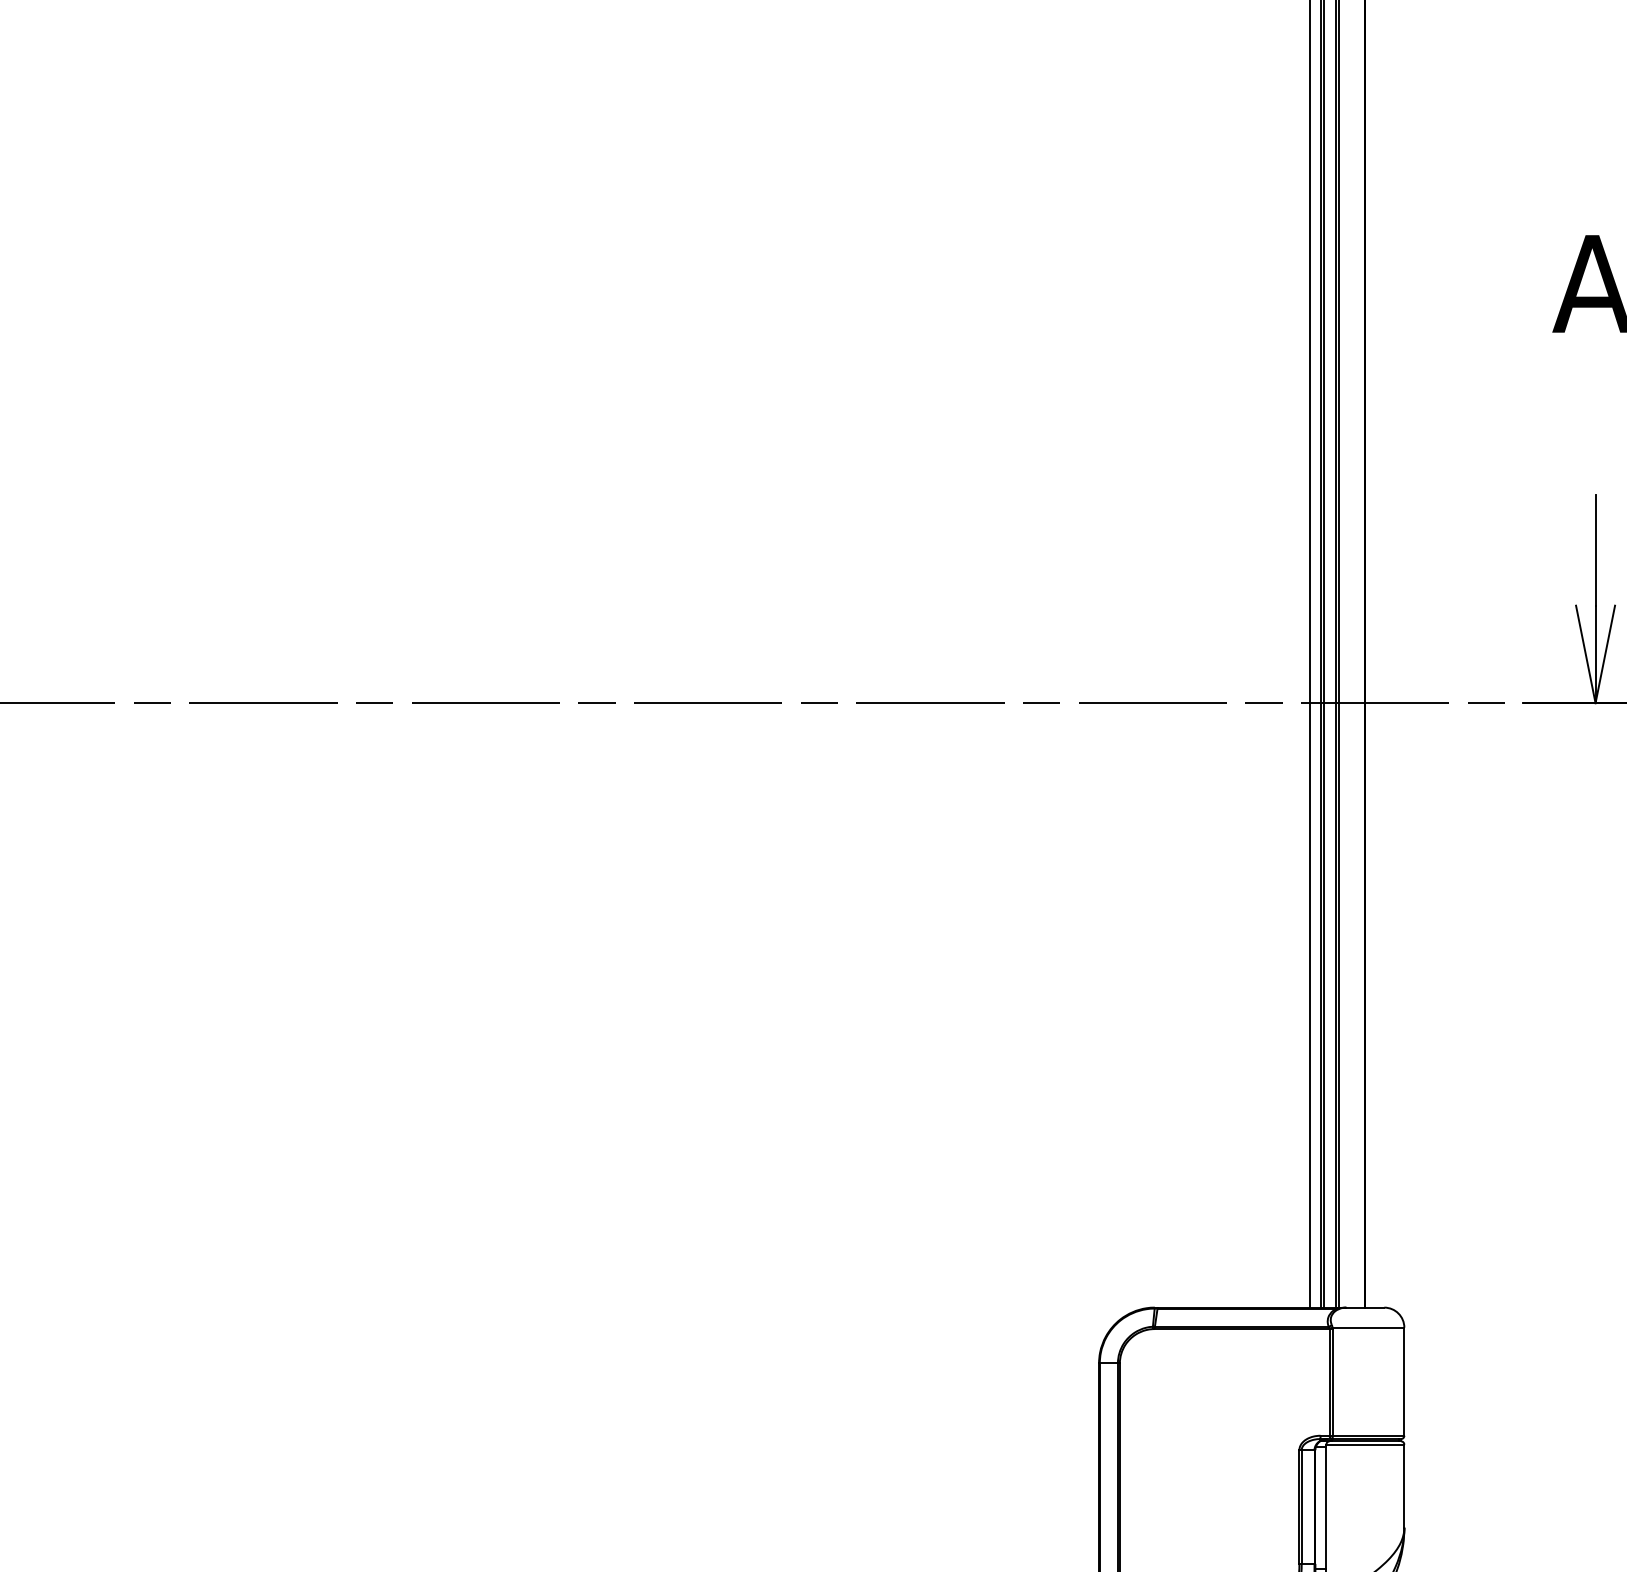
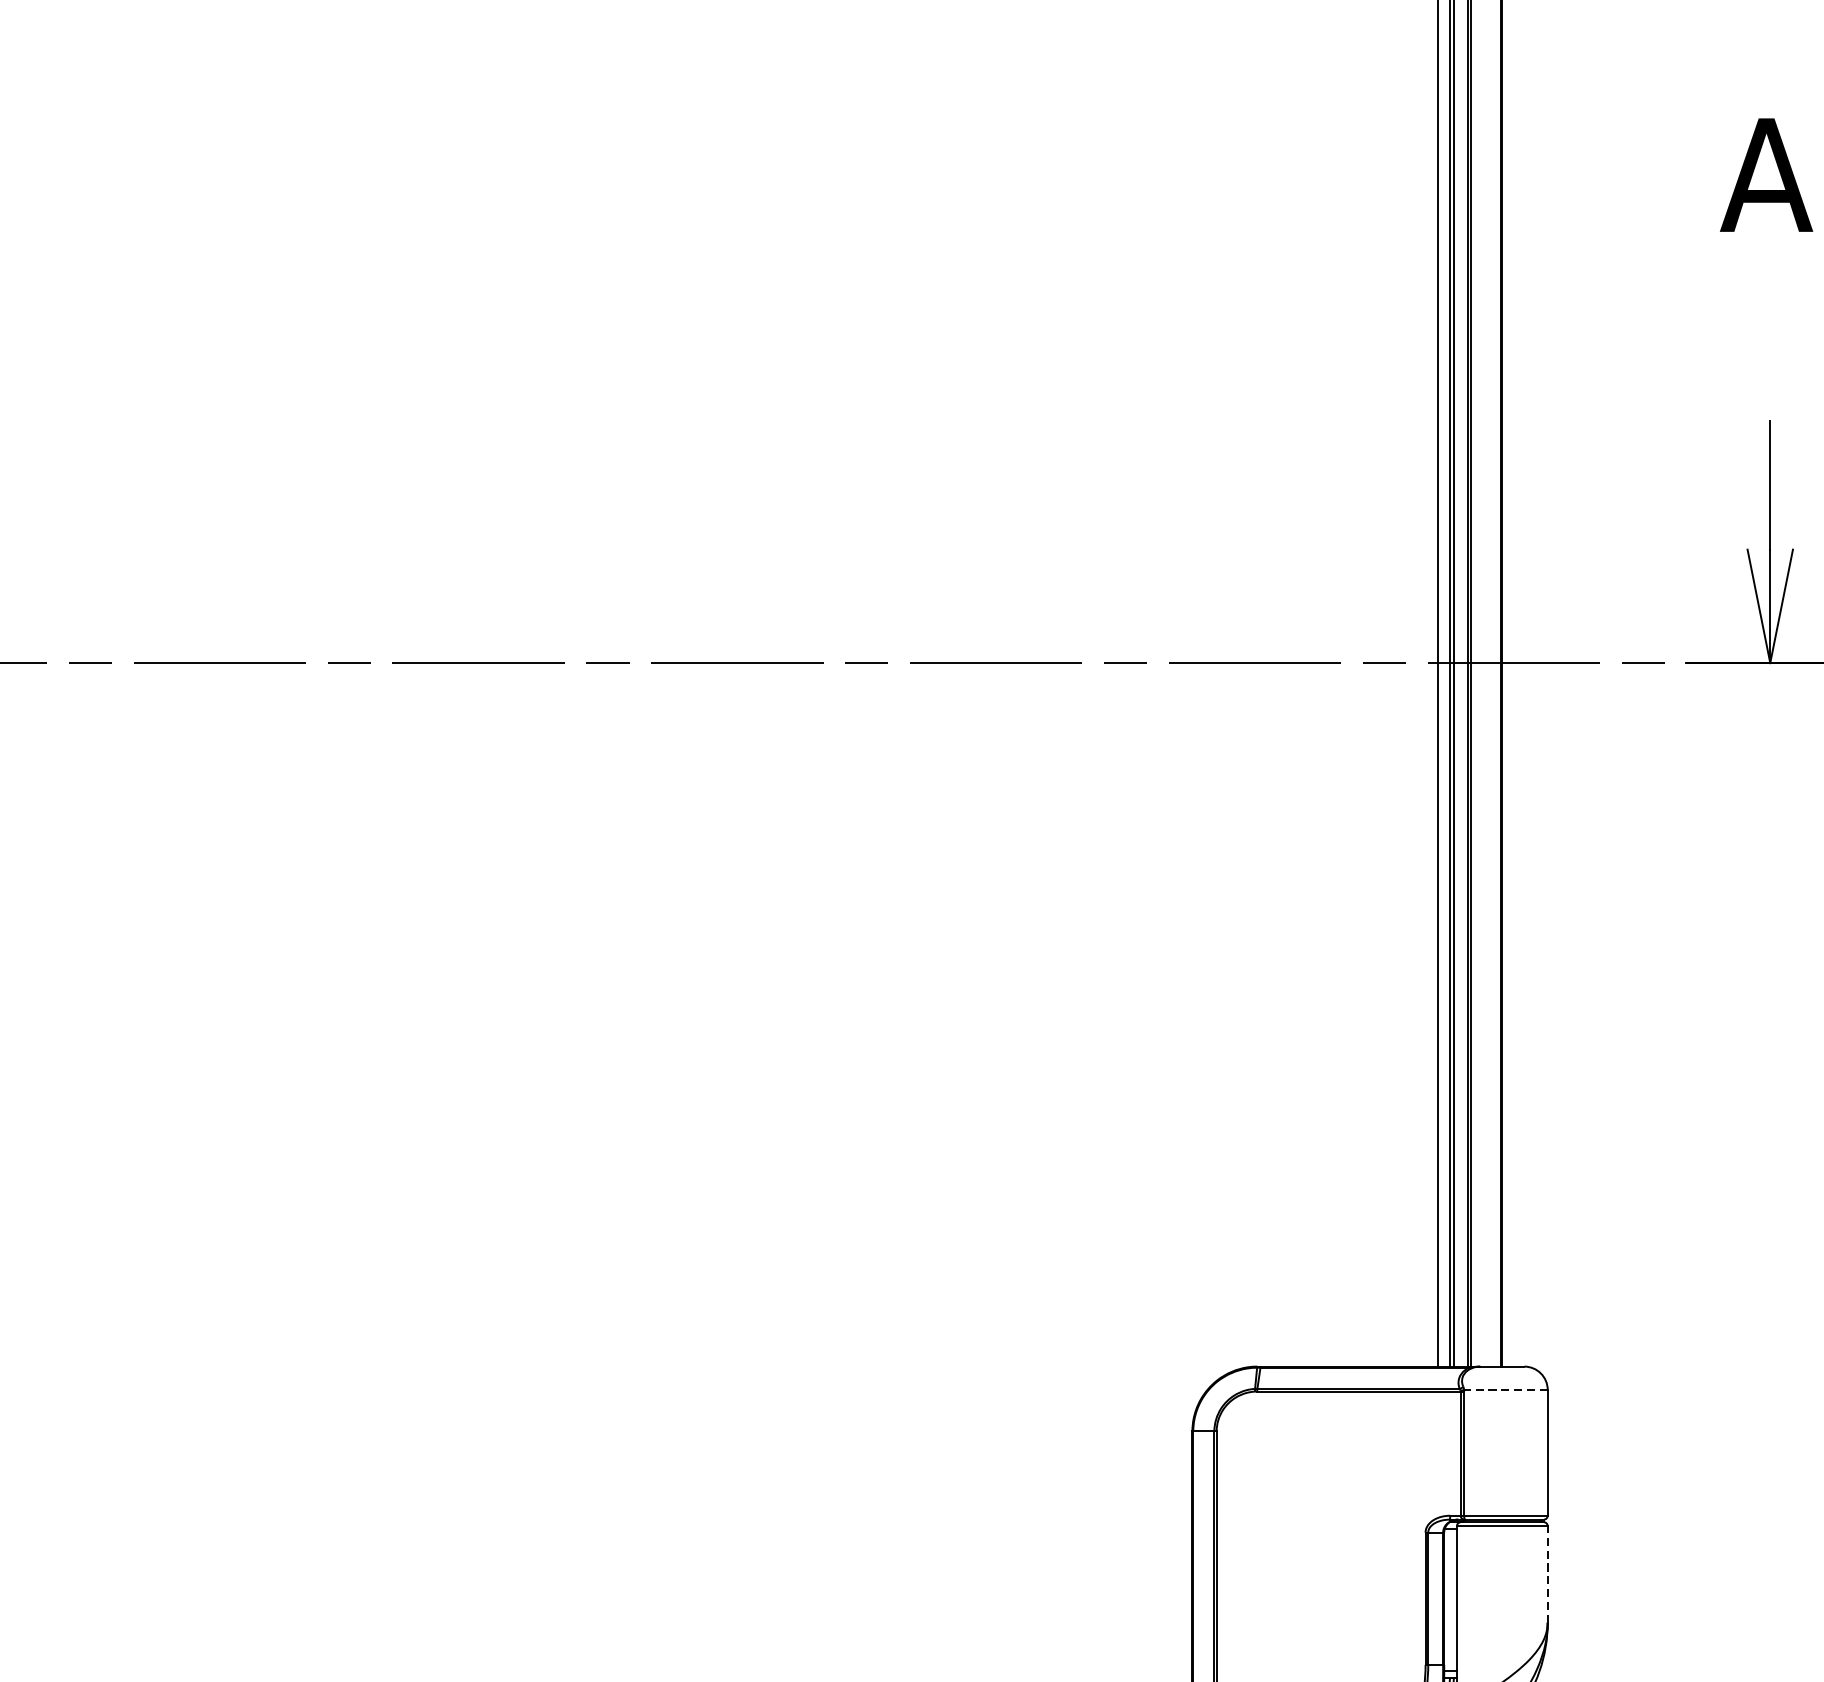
line: (1368, 1327) -> (1505, 1389), solid -> dashed
line: (1404, 1486) -> (1547, 1574), solid -> dashed

